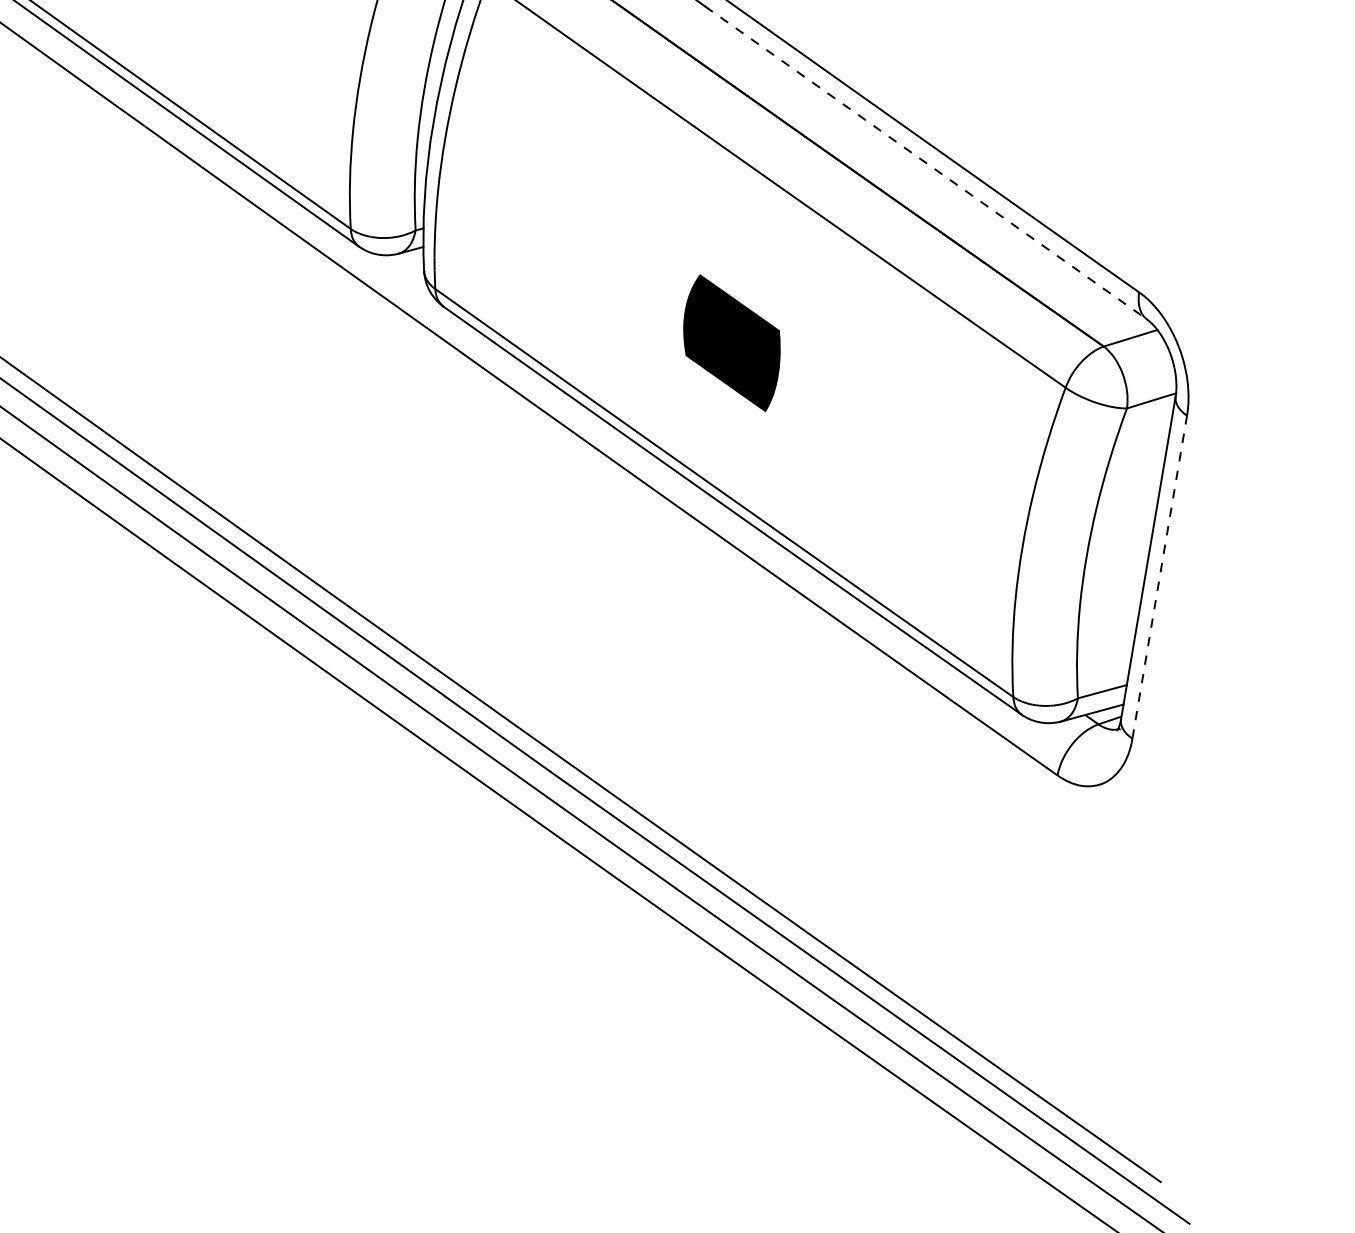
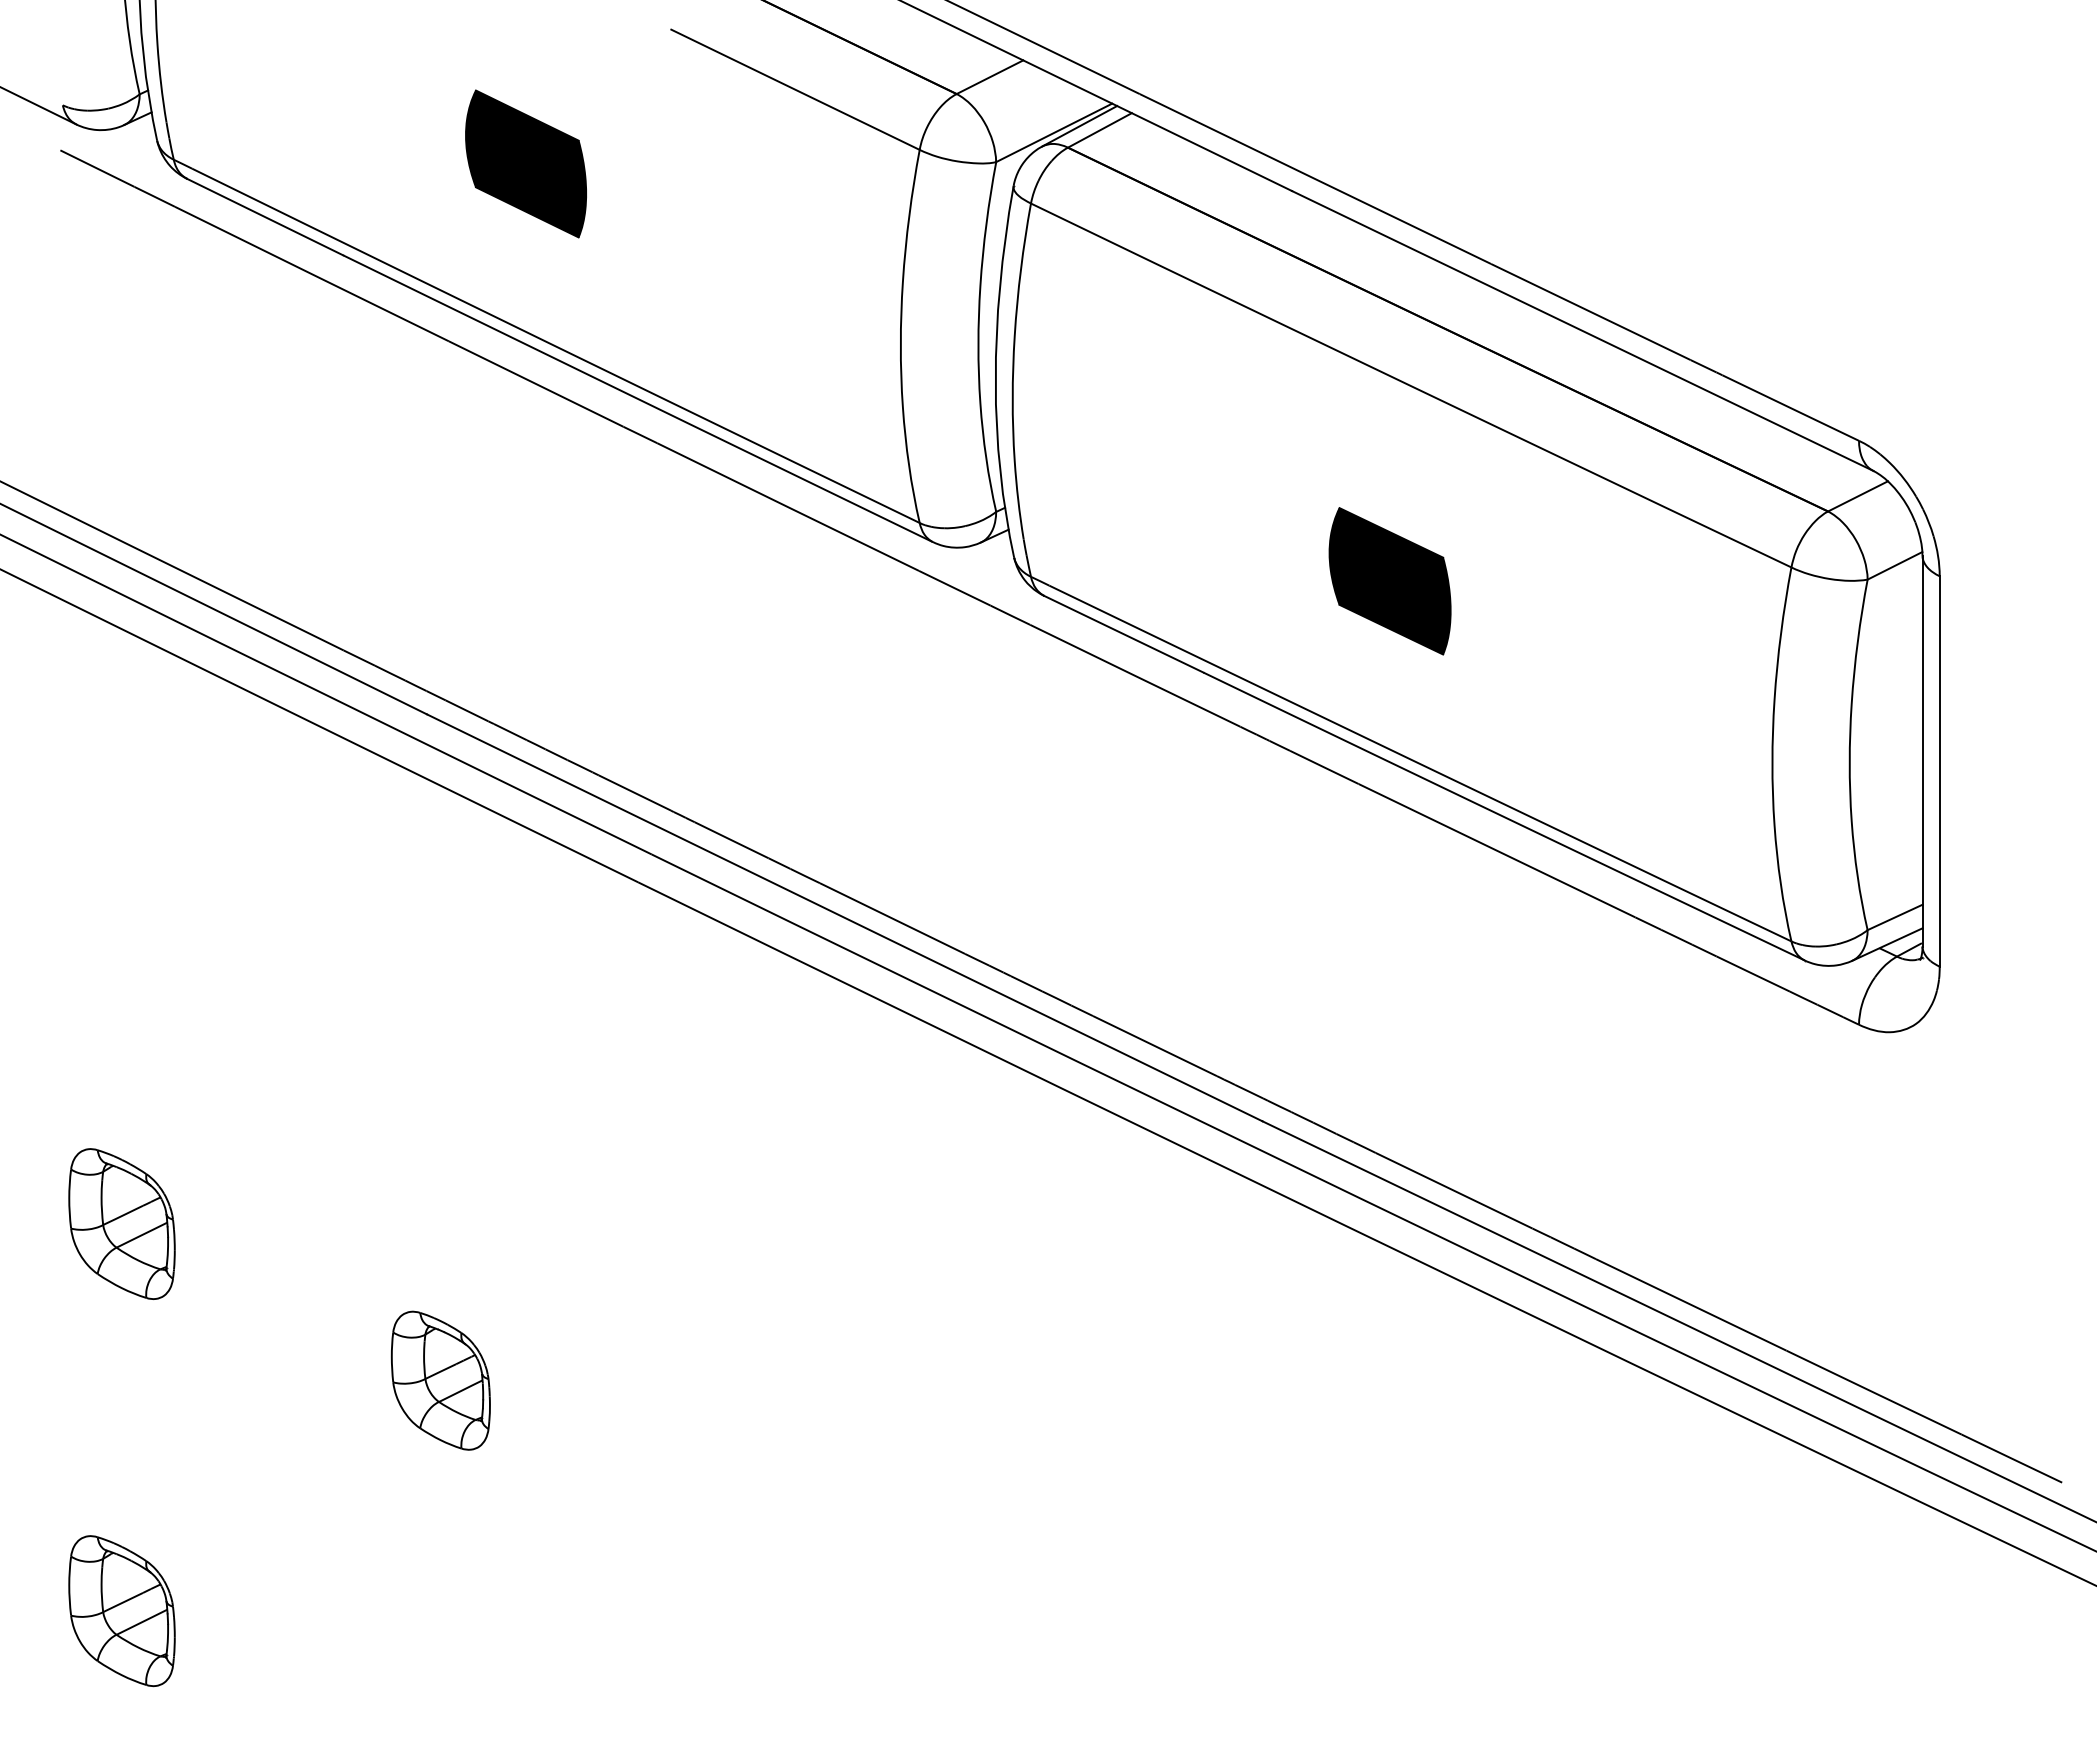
line: (925, 163) -> (1582, 331), dashed -> solid
line: (1159, 576) -> (1939, 770), dashed -> solid

